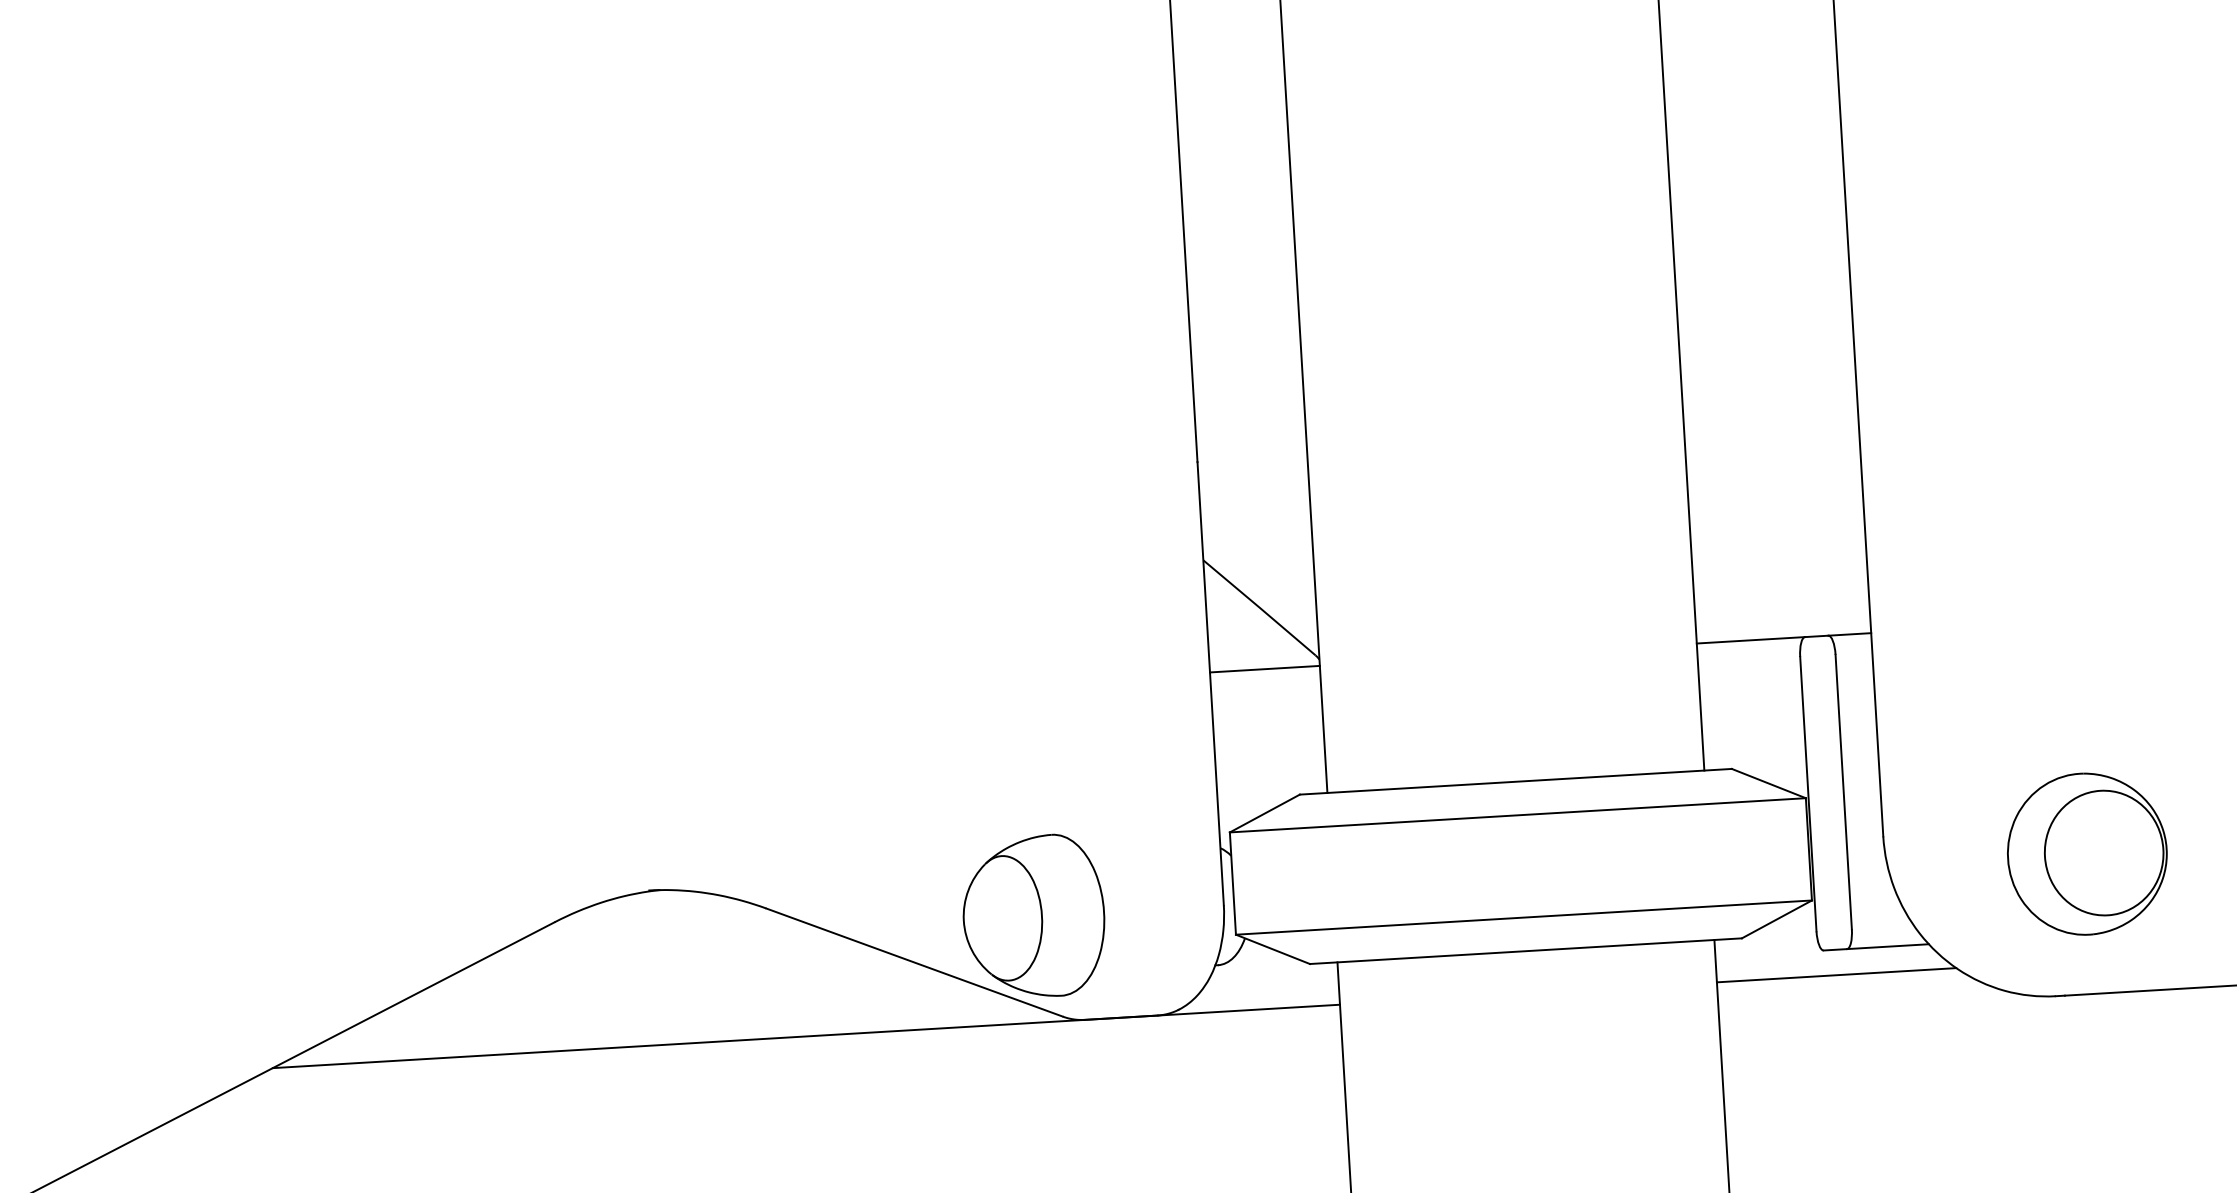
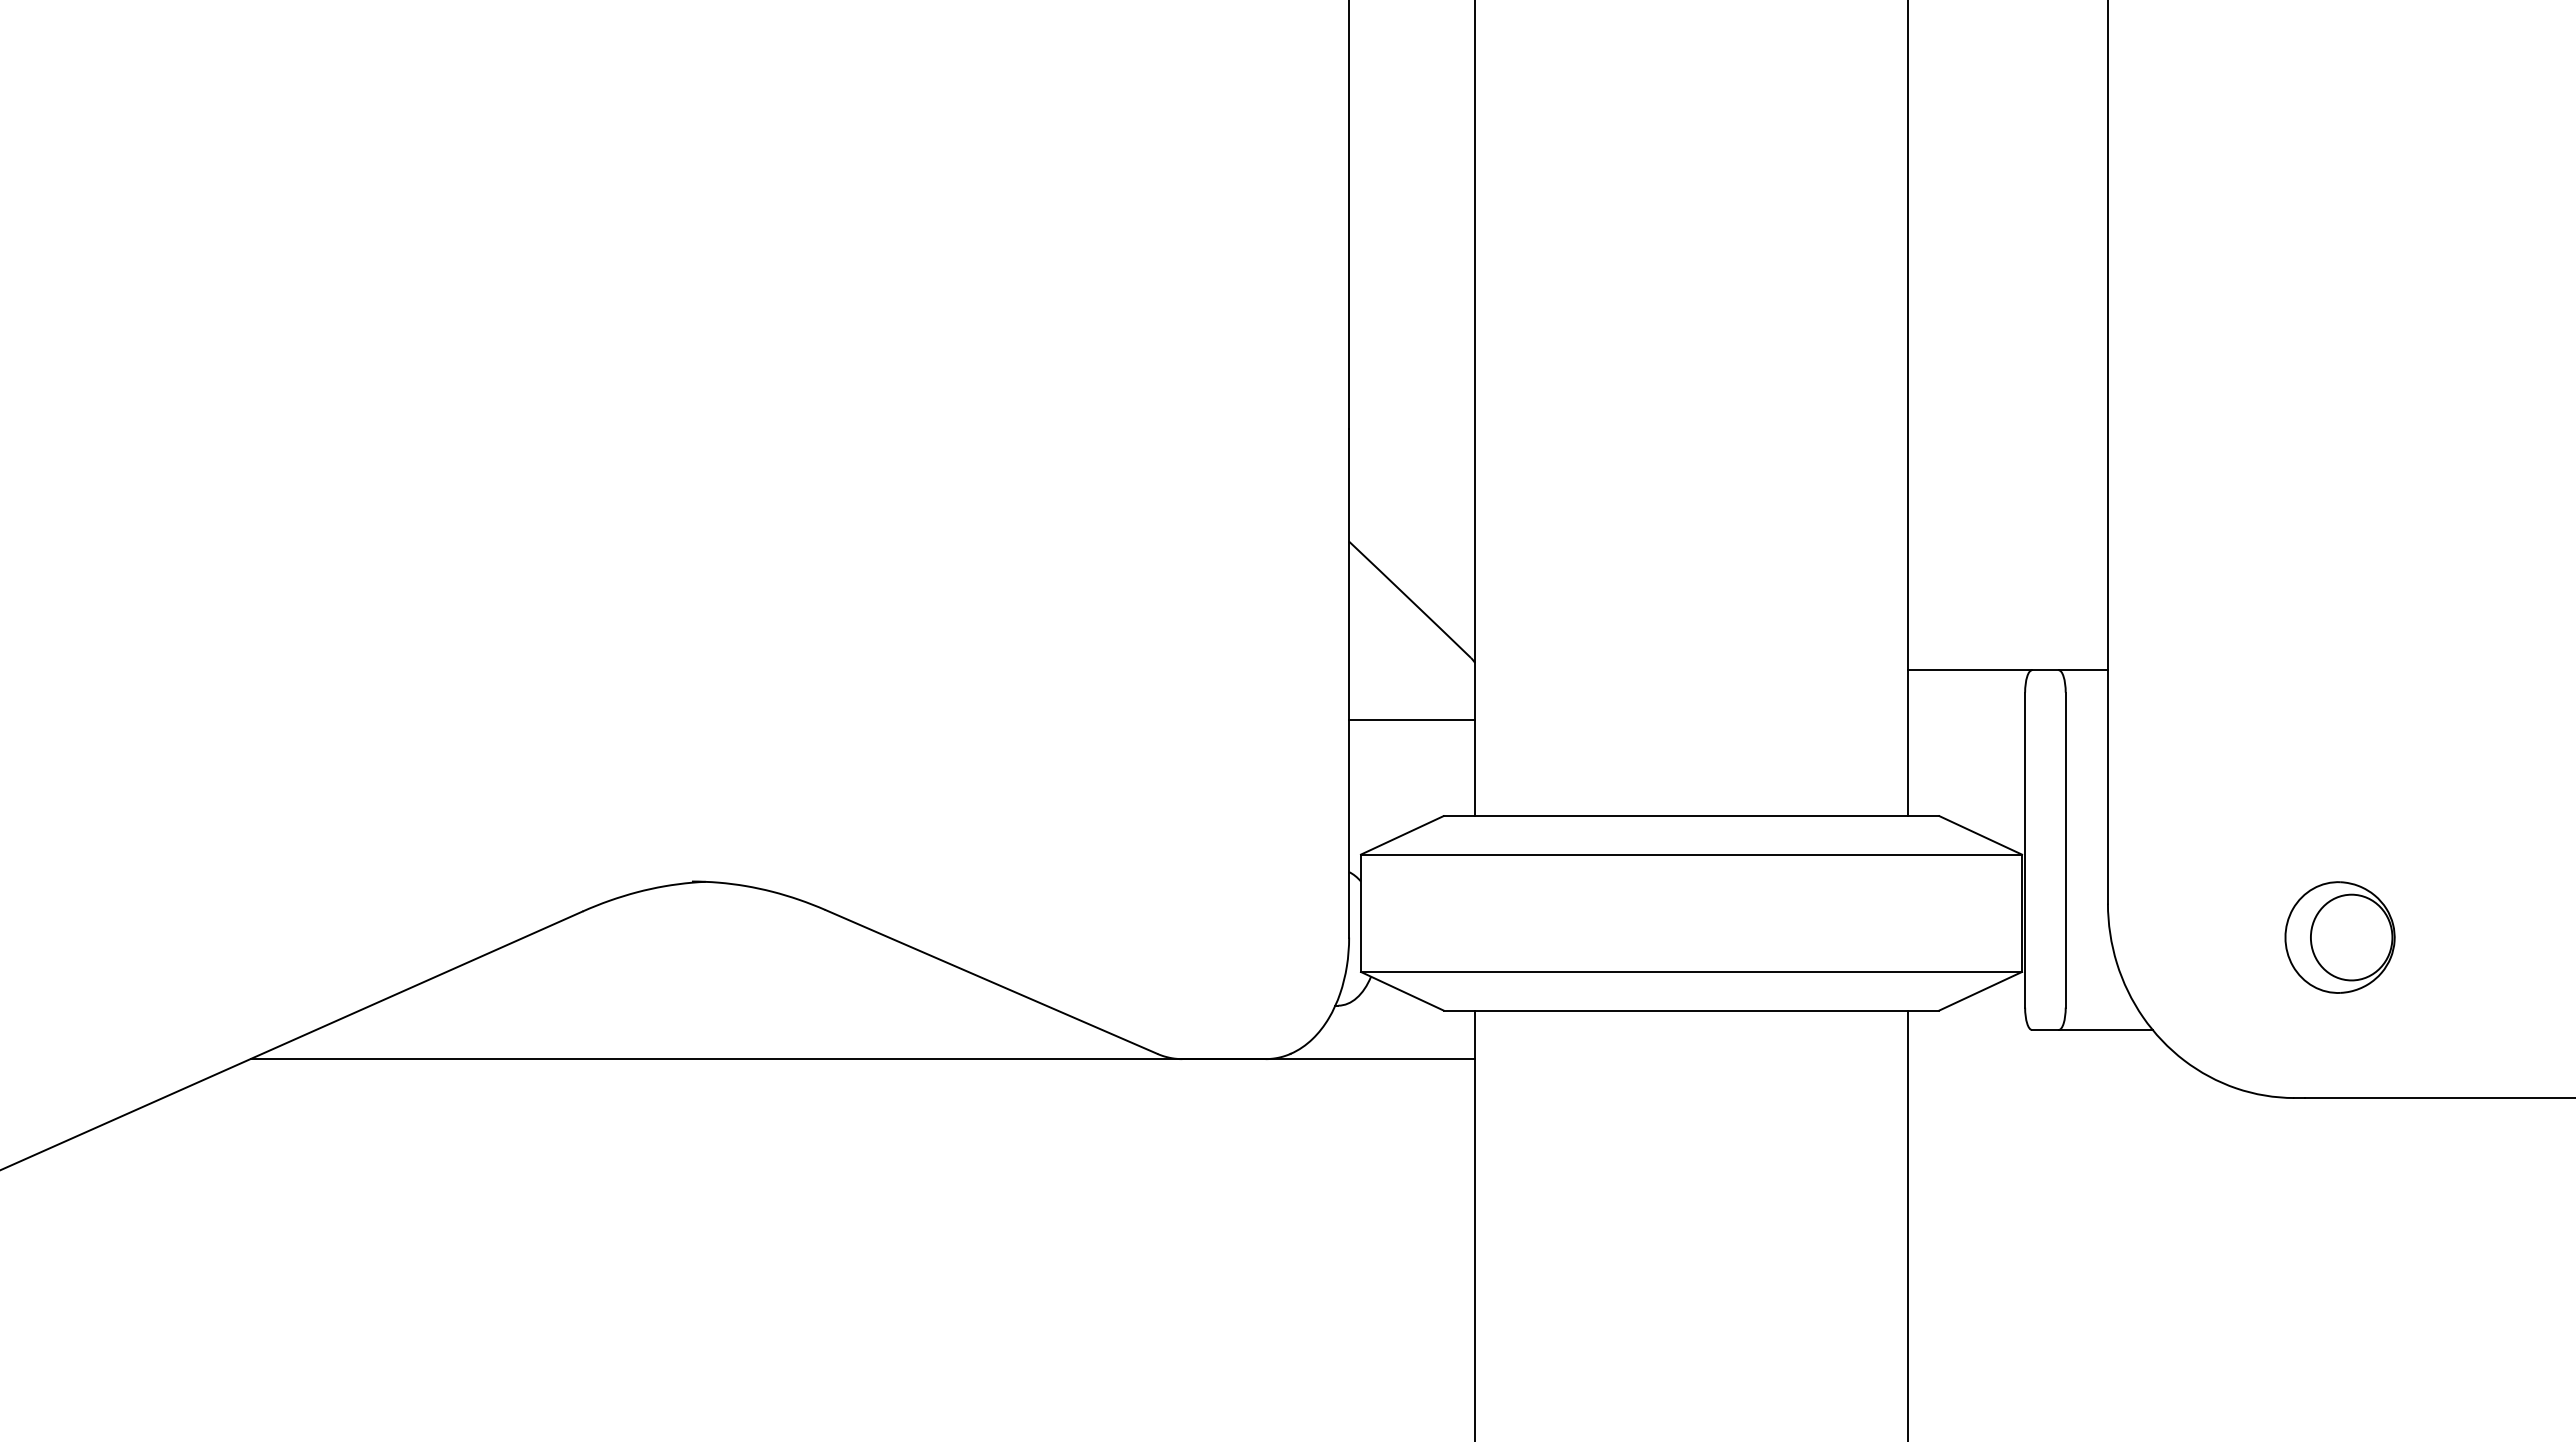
line: (1265, 669) -> (1412, 720), moved
part: (2086, 853) -> (2339, 937), size x0.6
part: (1033, 916) -> (1130, 937), removed
line: (1836, 975) -> (2044, 1059), removed

